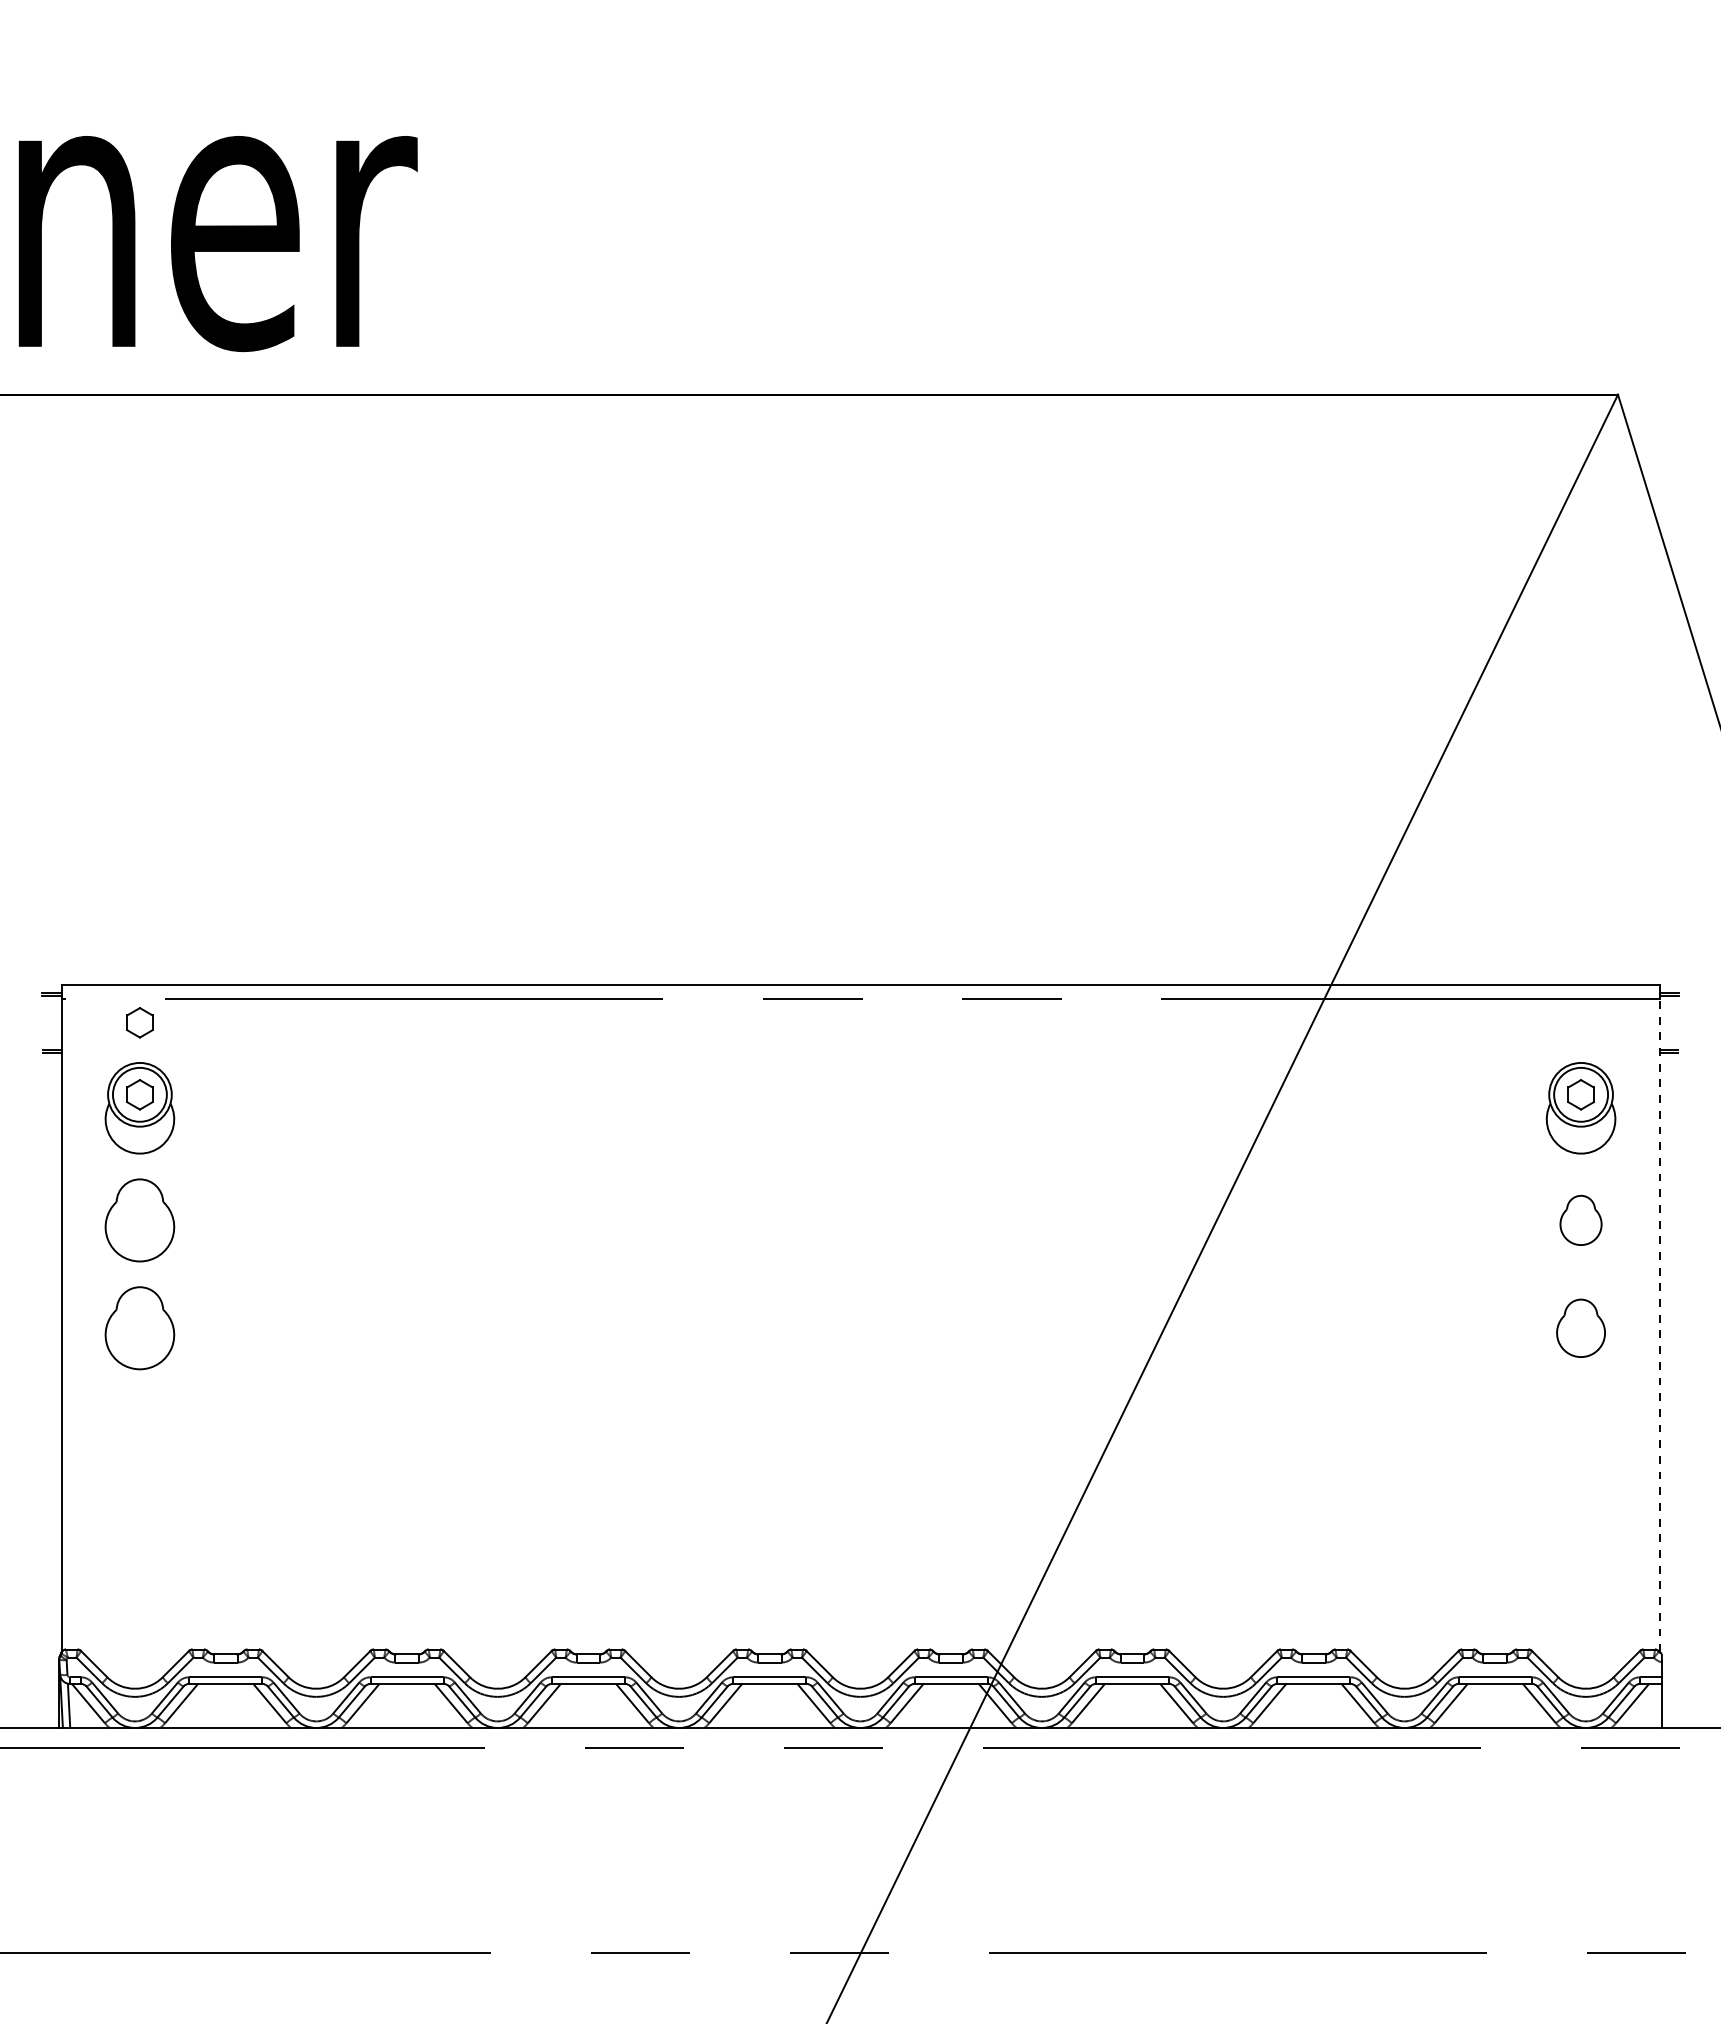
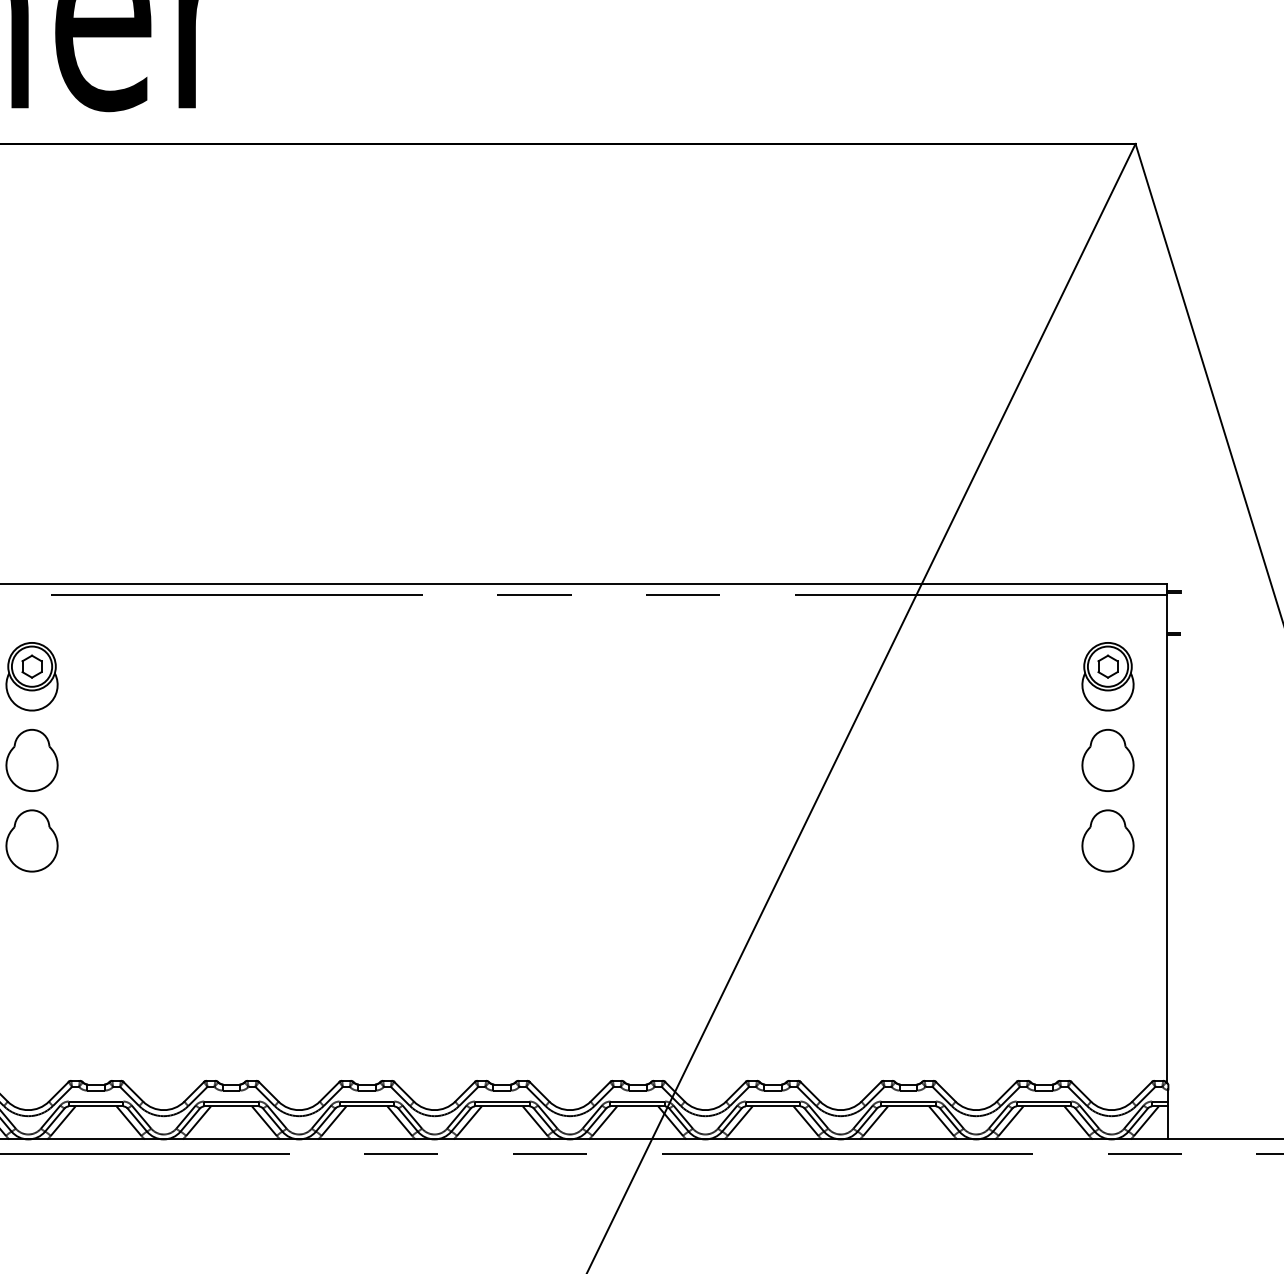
part: (139, 1022) -> (31, 612), removed
part: (1580, 1220) -> (1107, 760), size x1.67
line: (1659, 1325) -> (1166, 838), dashed -> solid
part: (1580, 1328) -> (1107, 841), size x1.43

